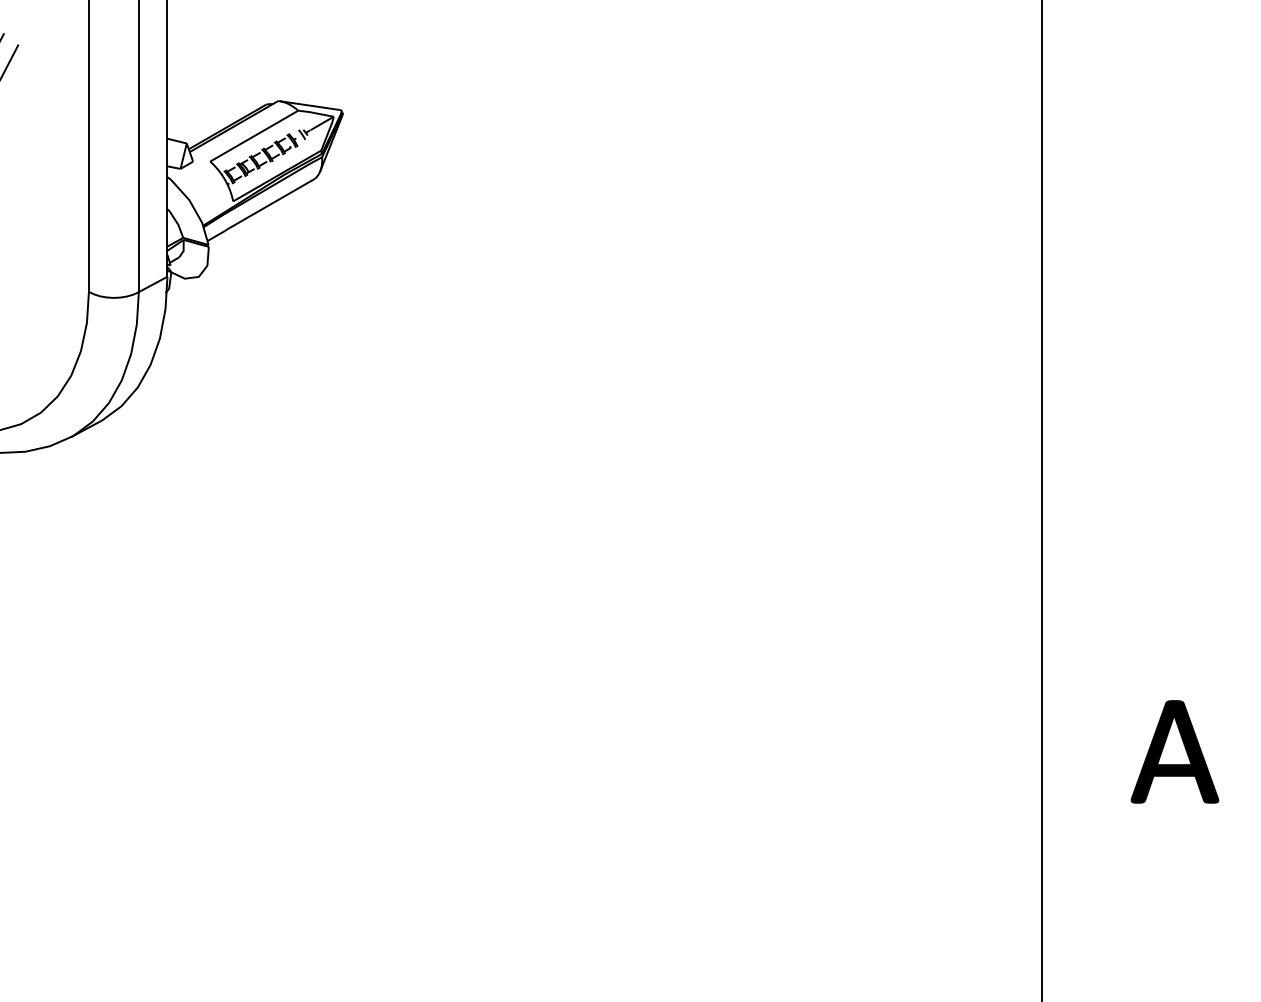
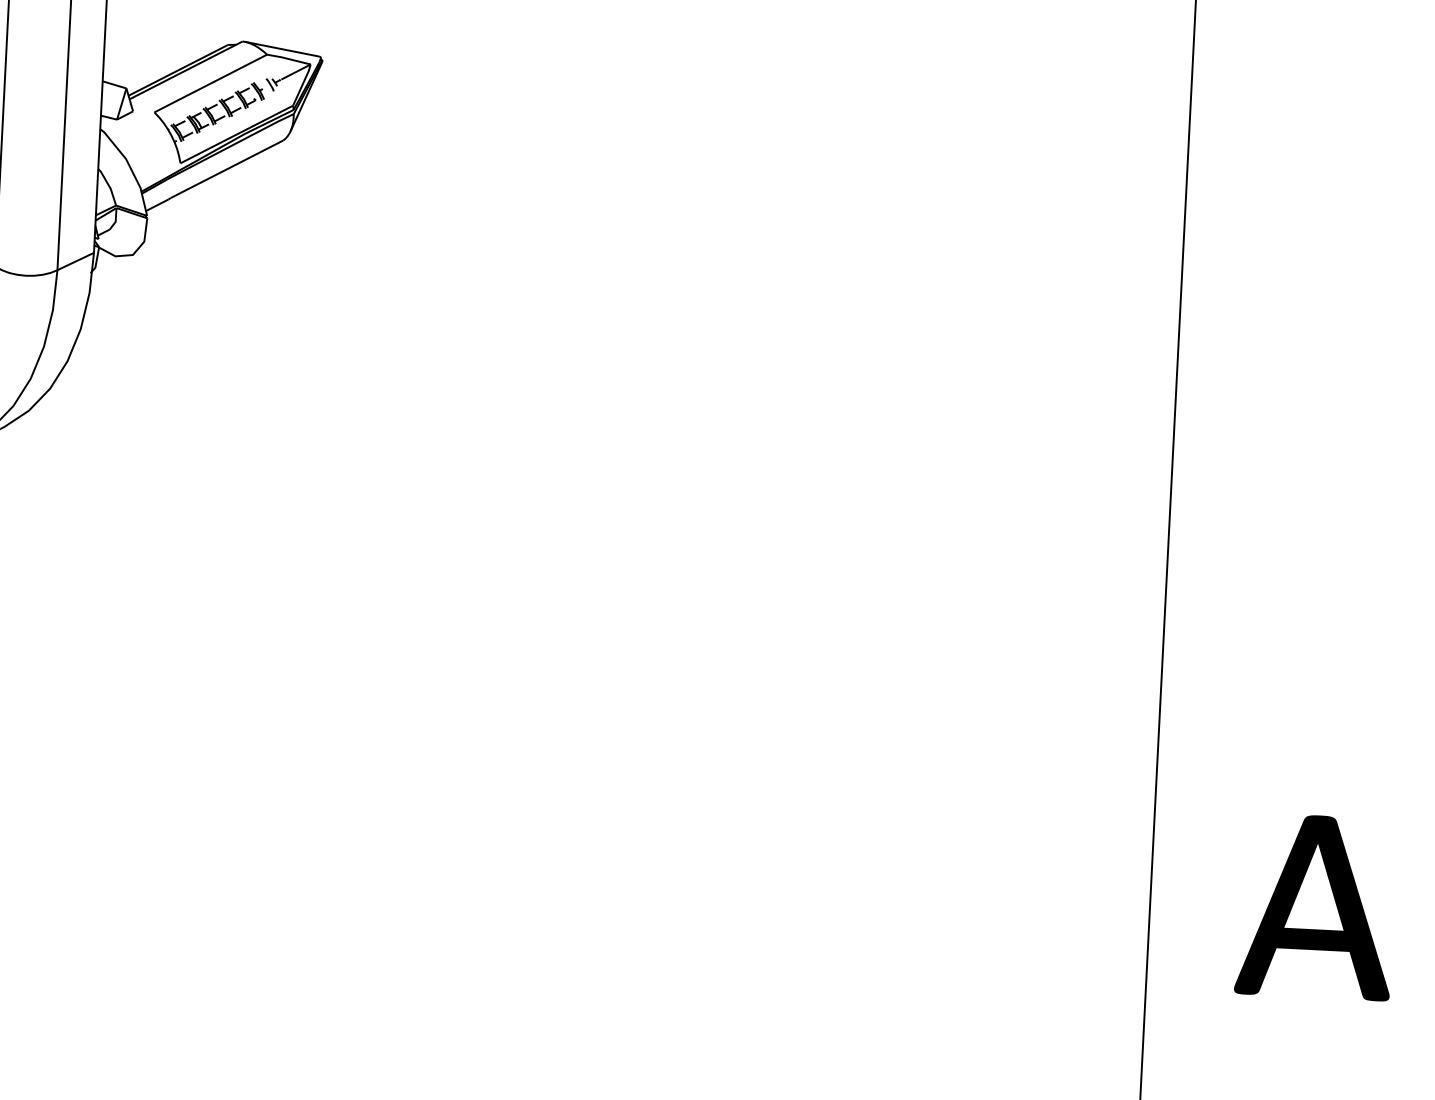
part: (1174, 751) -> (1315, 906), size x1.43

